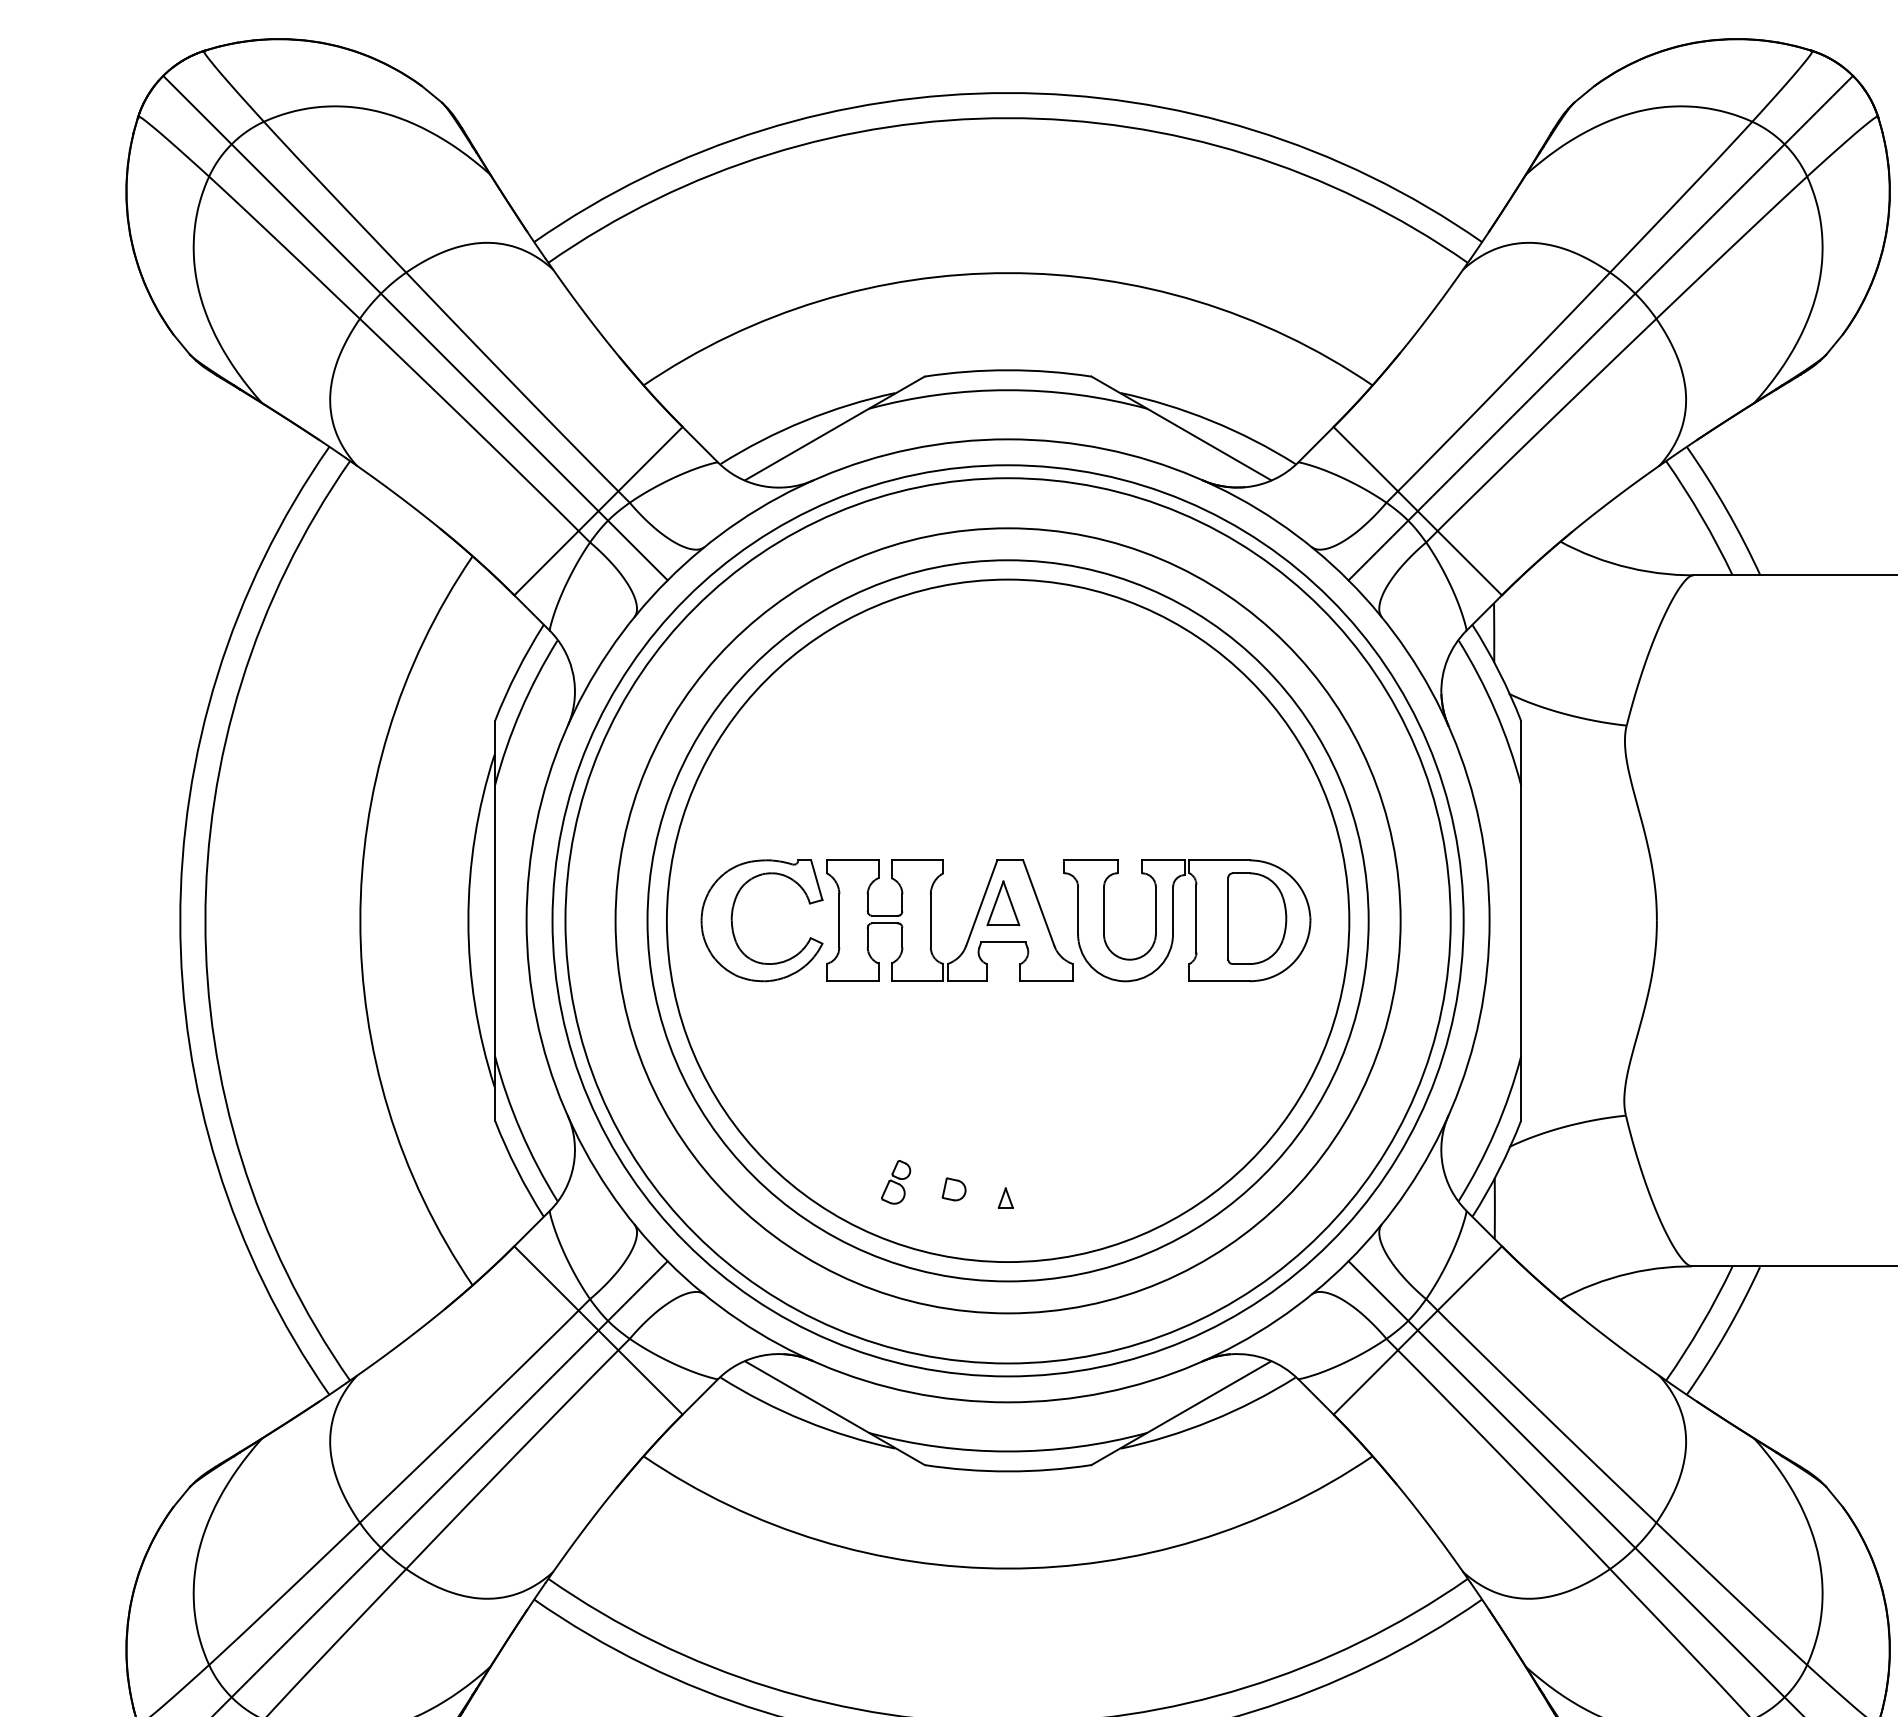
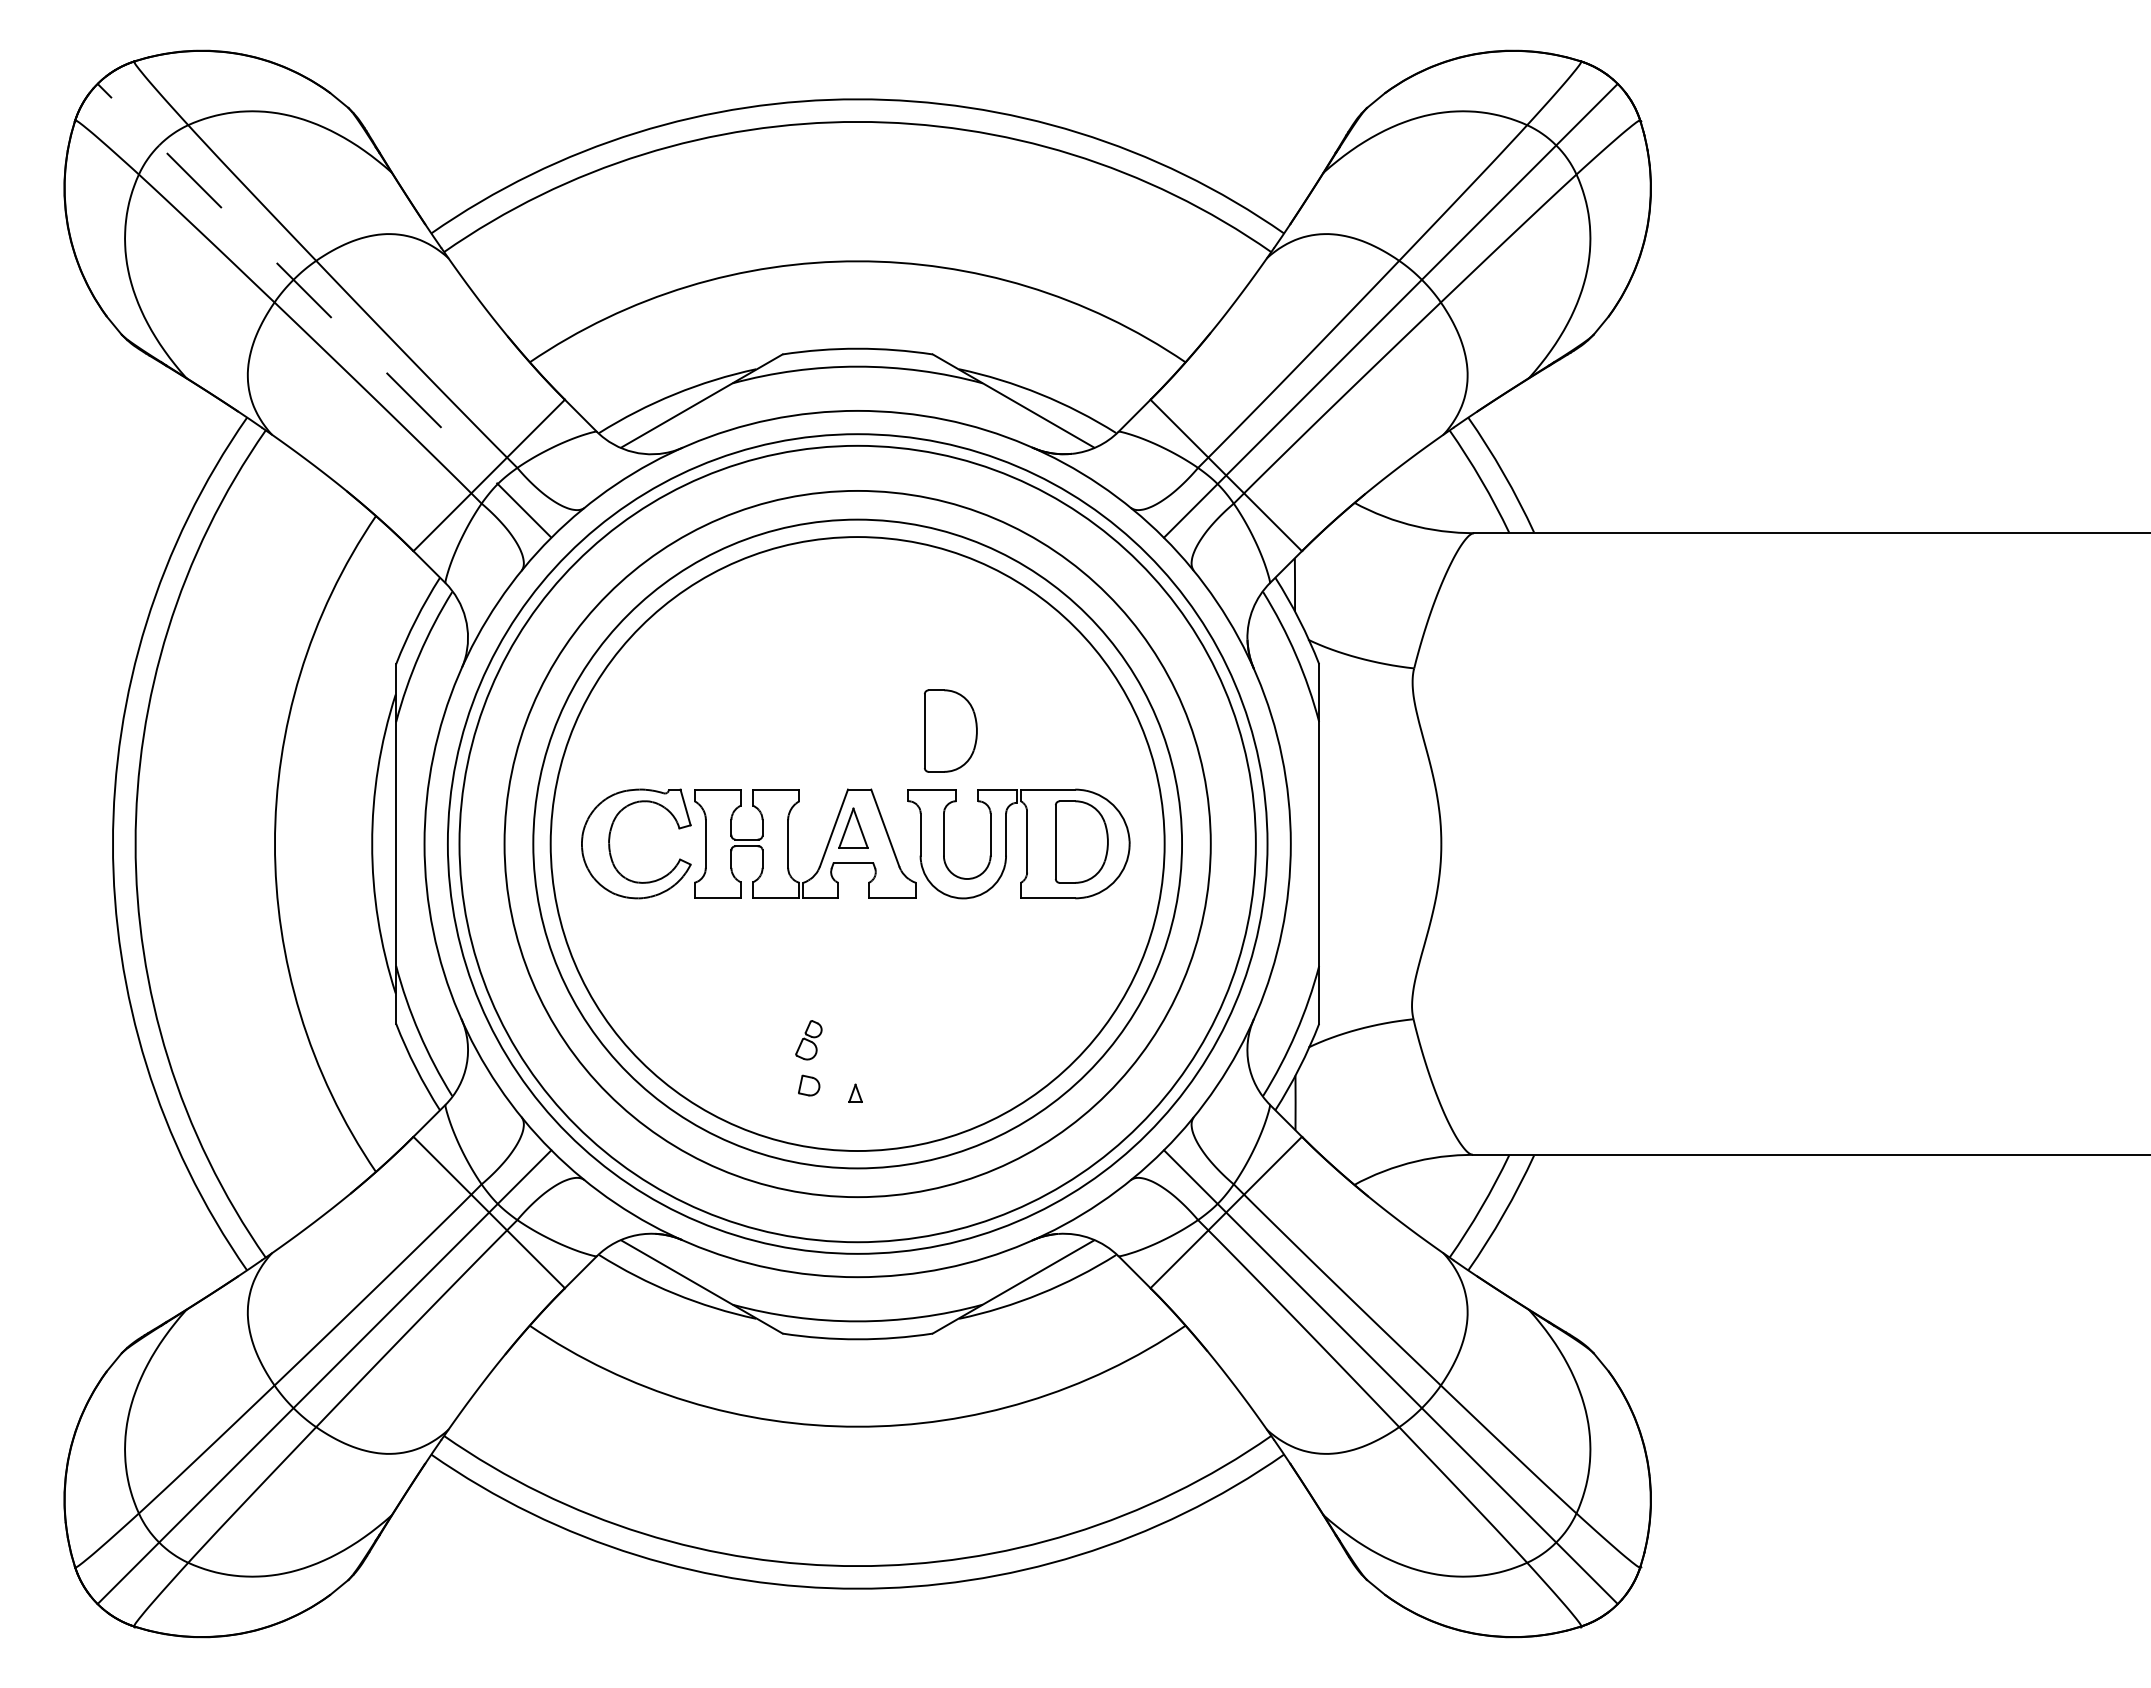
line: (415, 327) -> (324, 310), solid -> dashed
part: (1111, 794) -> (950, 730), added
part: (895, 1182) -> (808, 1040), moved

